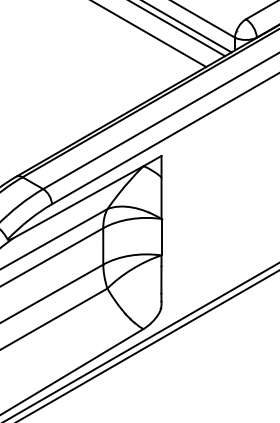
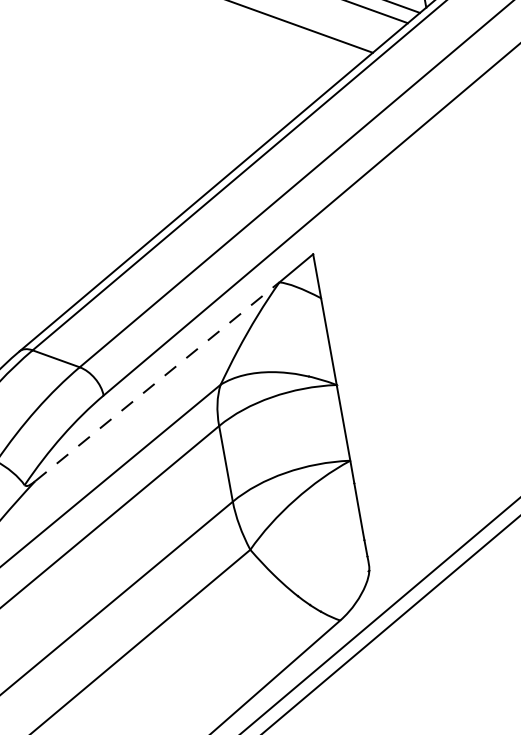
line: (78, 202) -> (158, 381), solid -> dashed

